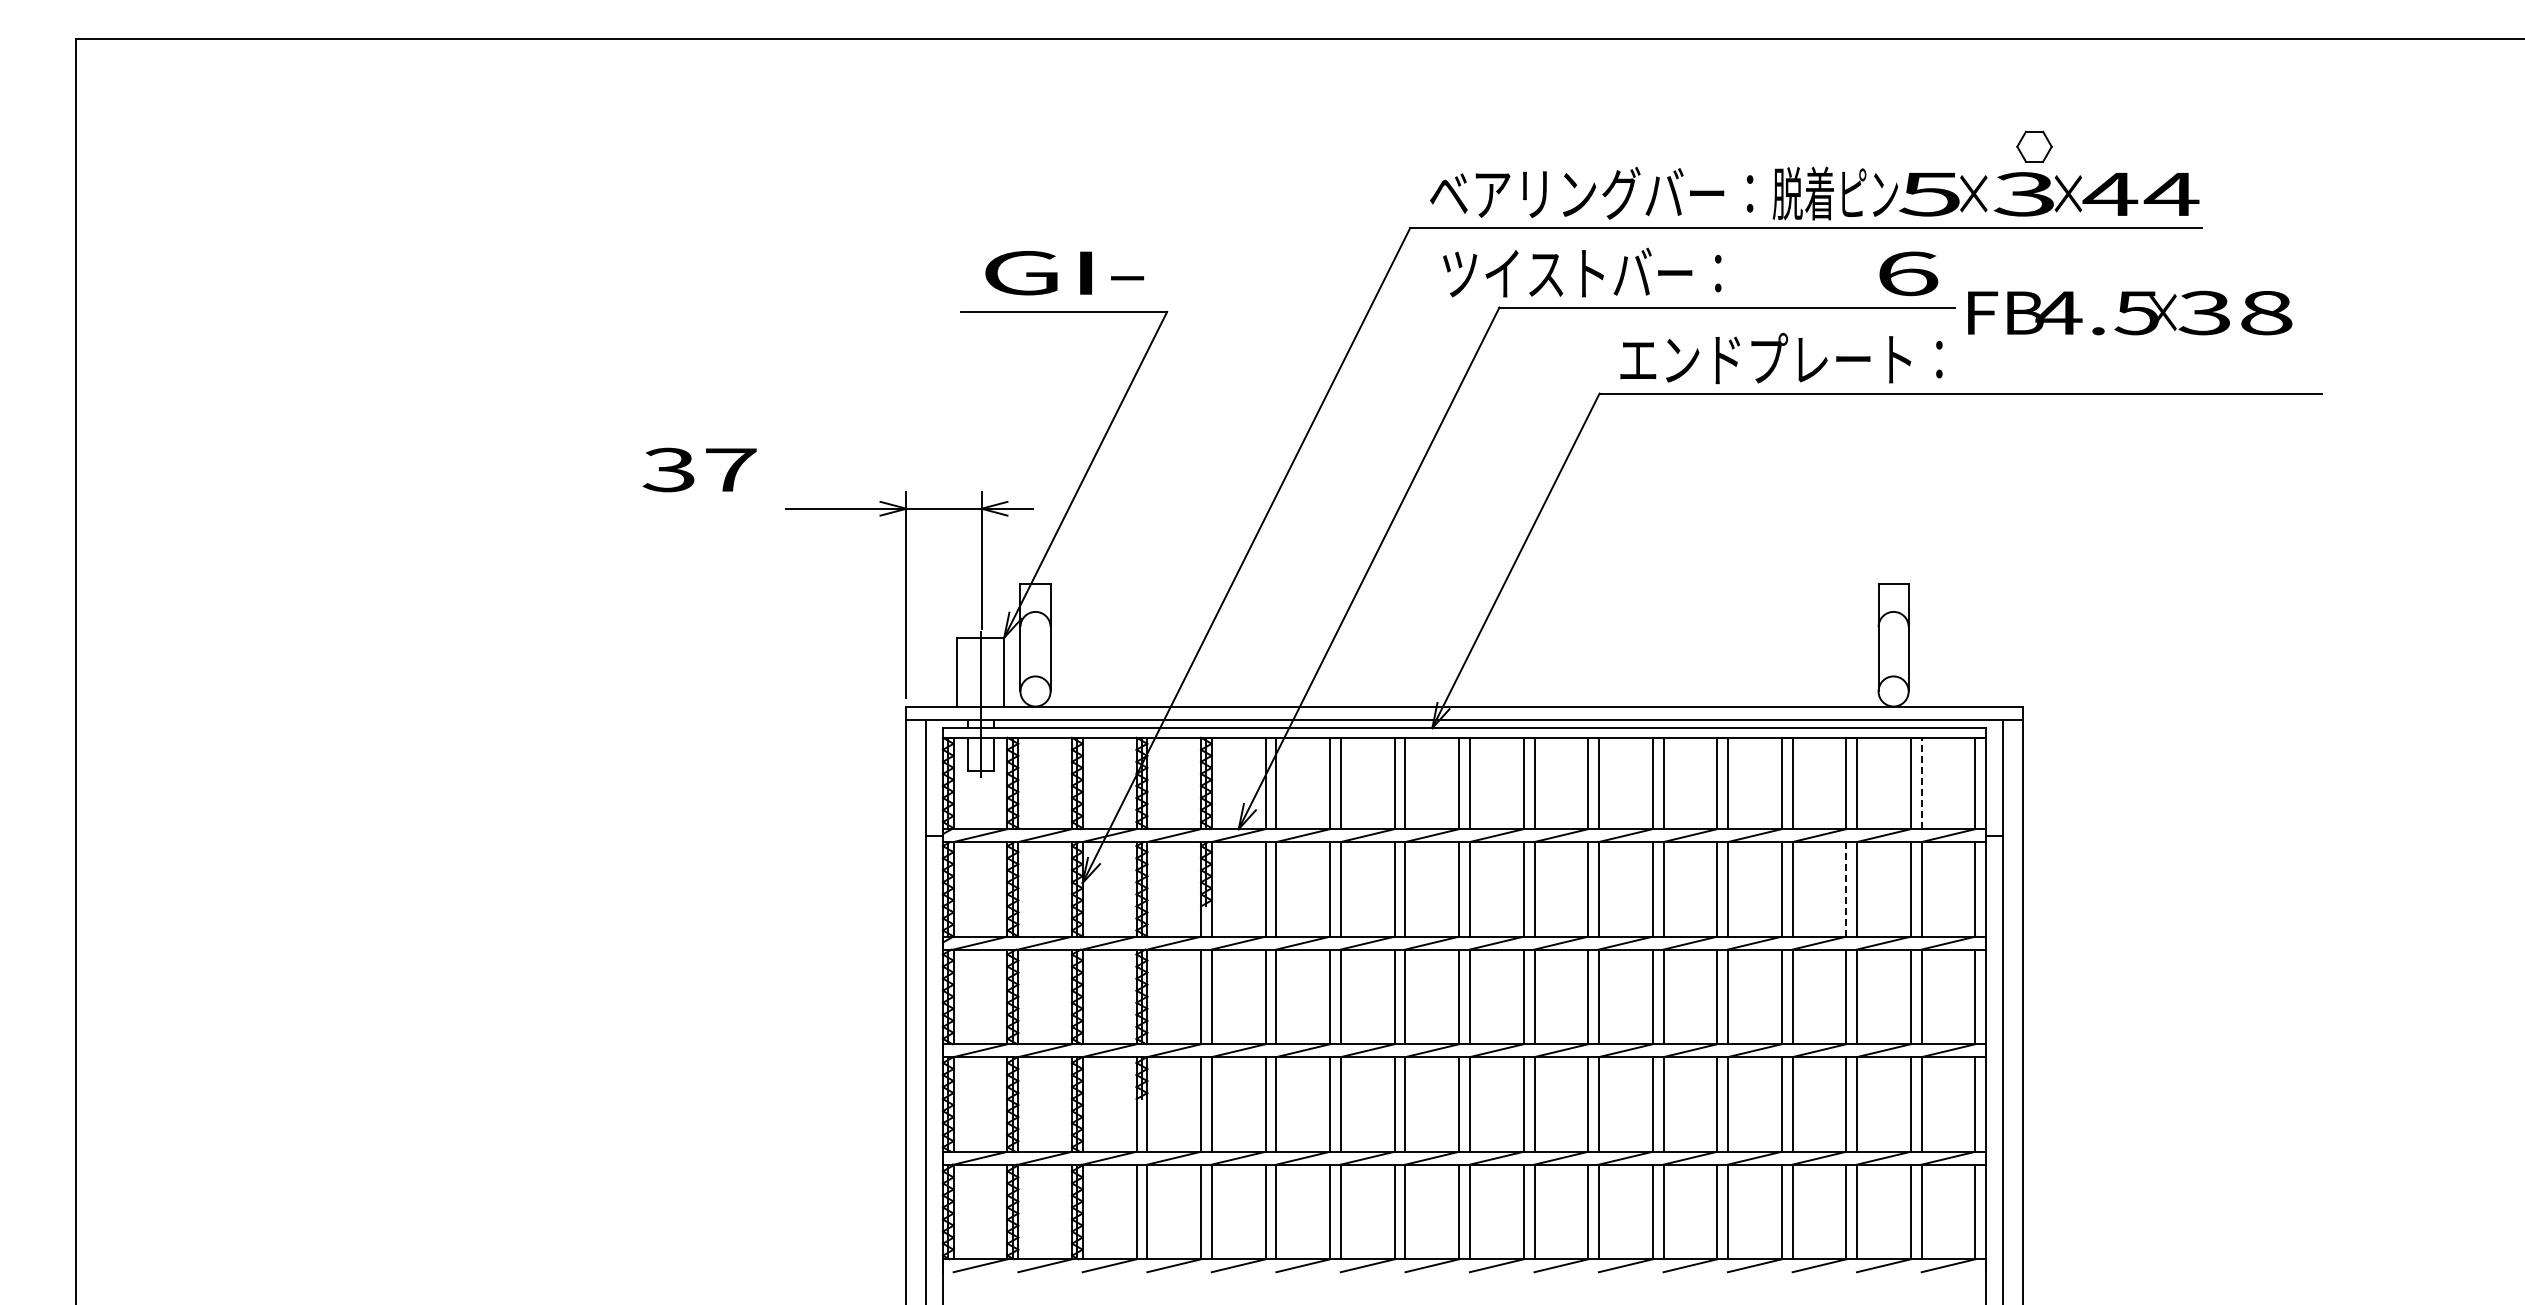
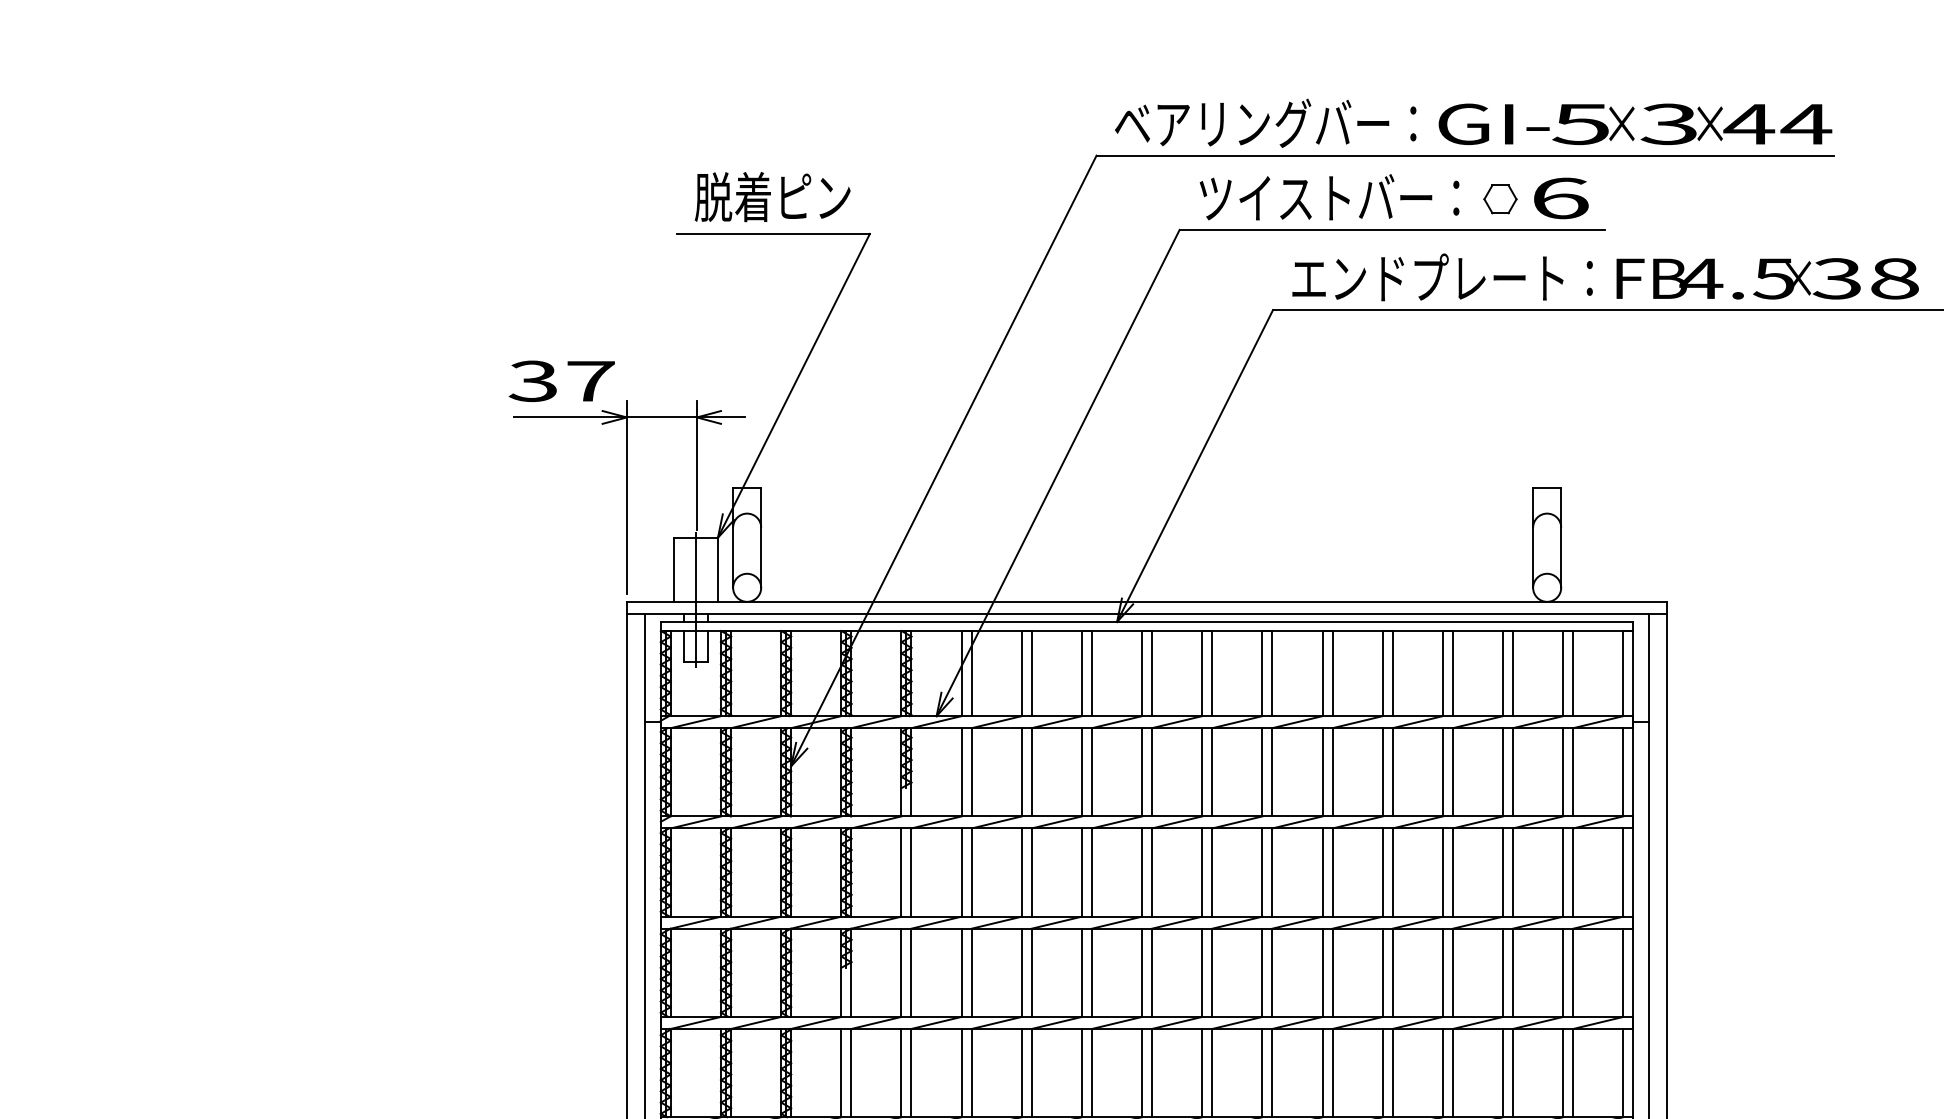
part: (2034, 146) -> (1500, 199), moved
text: (1834, 193) -> (1492, 123), 脱着ピン -> GI-
text: (1062, 272) -> (772, 197), GI- -> 脱着ピン
text: (1582, 272) -> (1329, 197), moved
text: (2130, 312) -> (1768, 278), moved
text: (699, 469) -> (561, 380), moved
line: (1921, 783) -> (1573, 673), dashed -> solid
line: (1846, 888) -> (1503, 771), dashed -> solid

